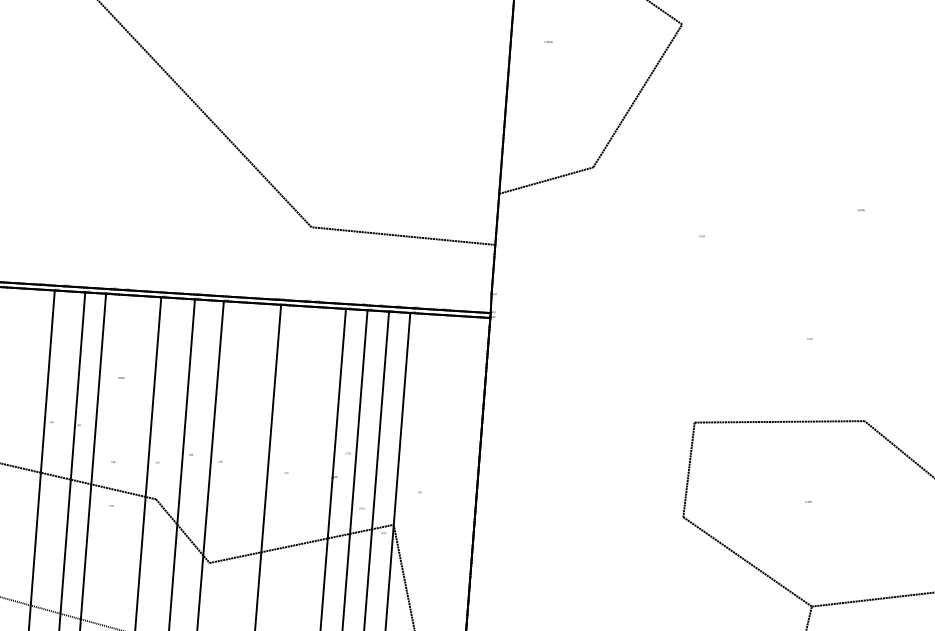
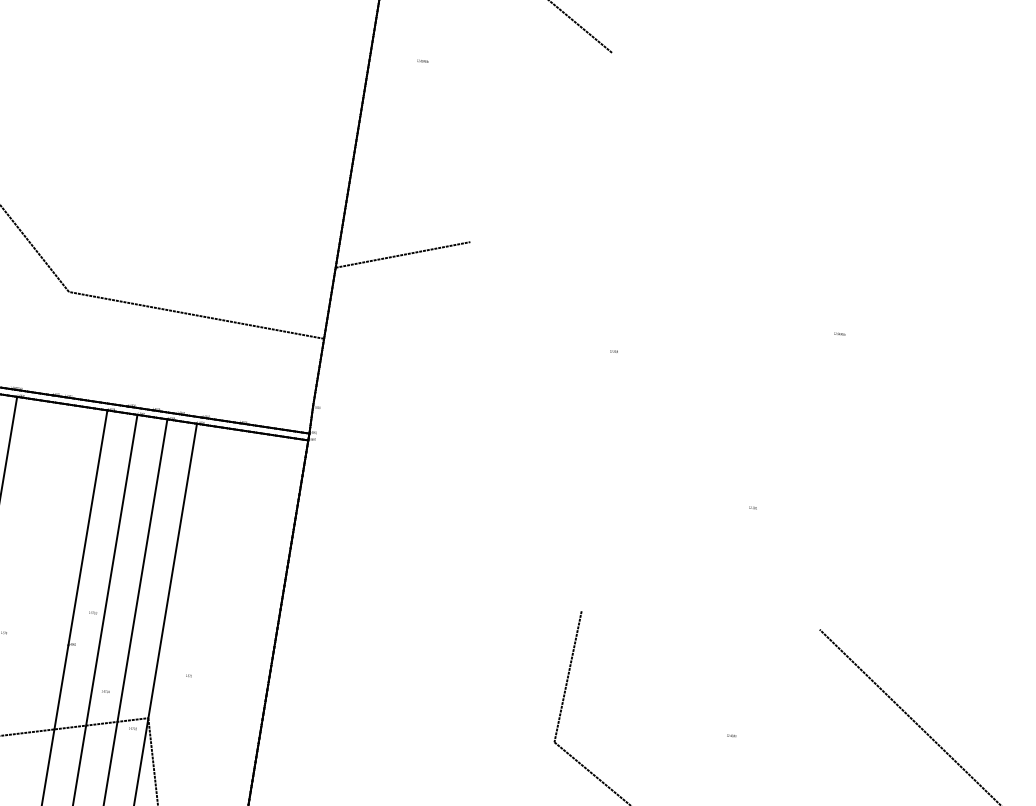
line: (637, 95) -> (540, 146), removed
line: (779, 421) -> (700, 619), removed

